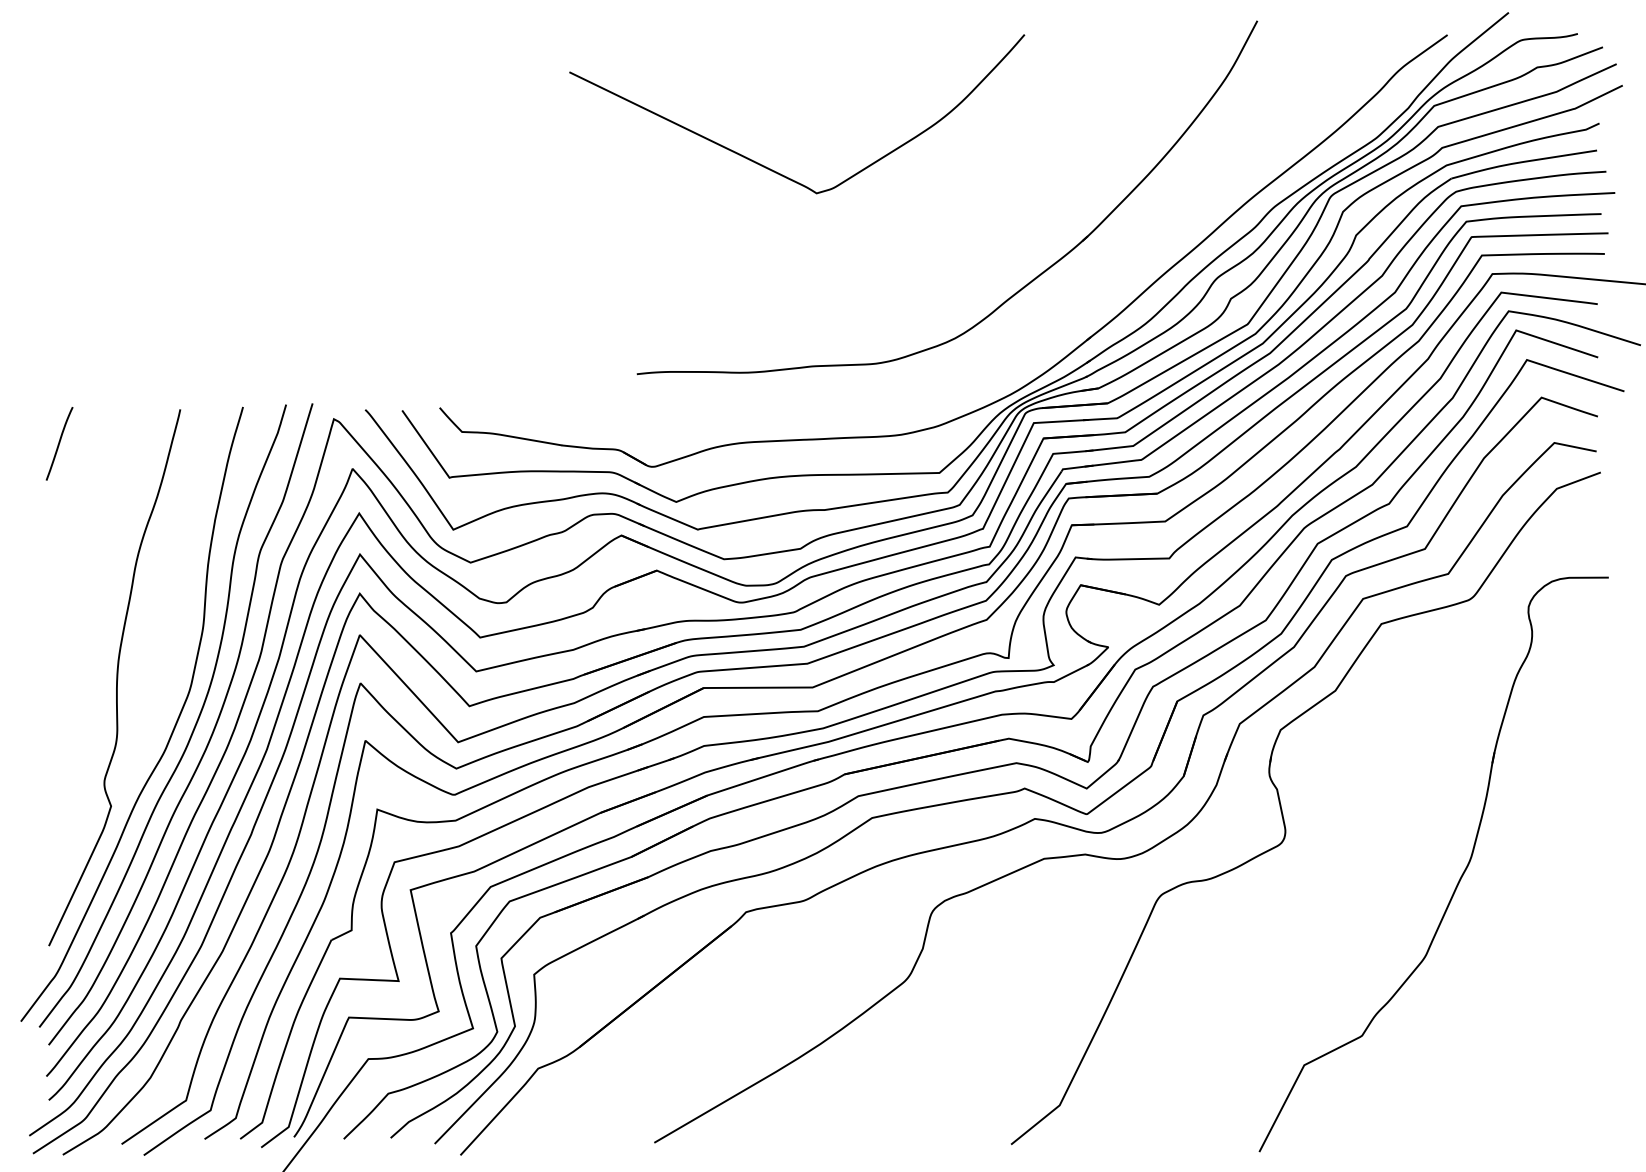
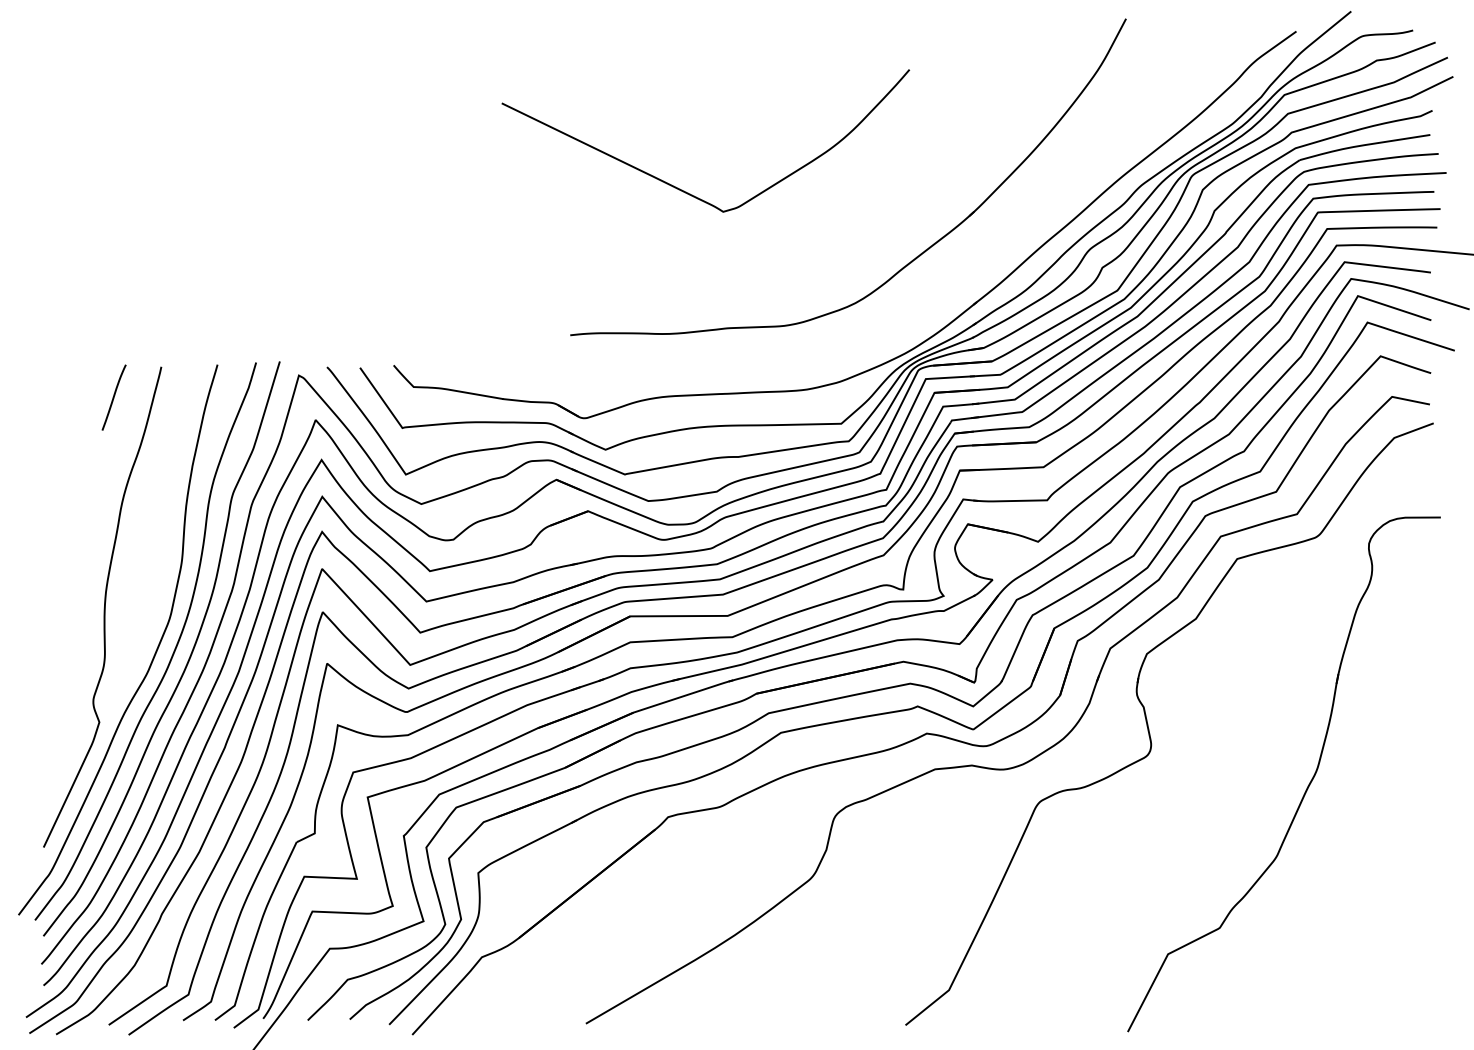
curve: (770, 168) -> (681, 189), moved
curve: (59, 443) -> (114, 397), moved

